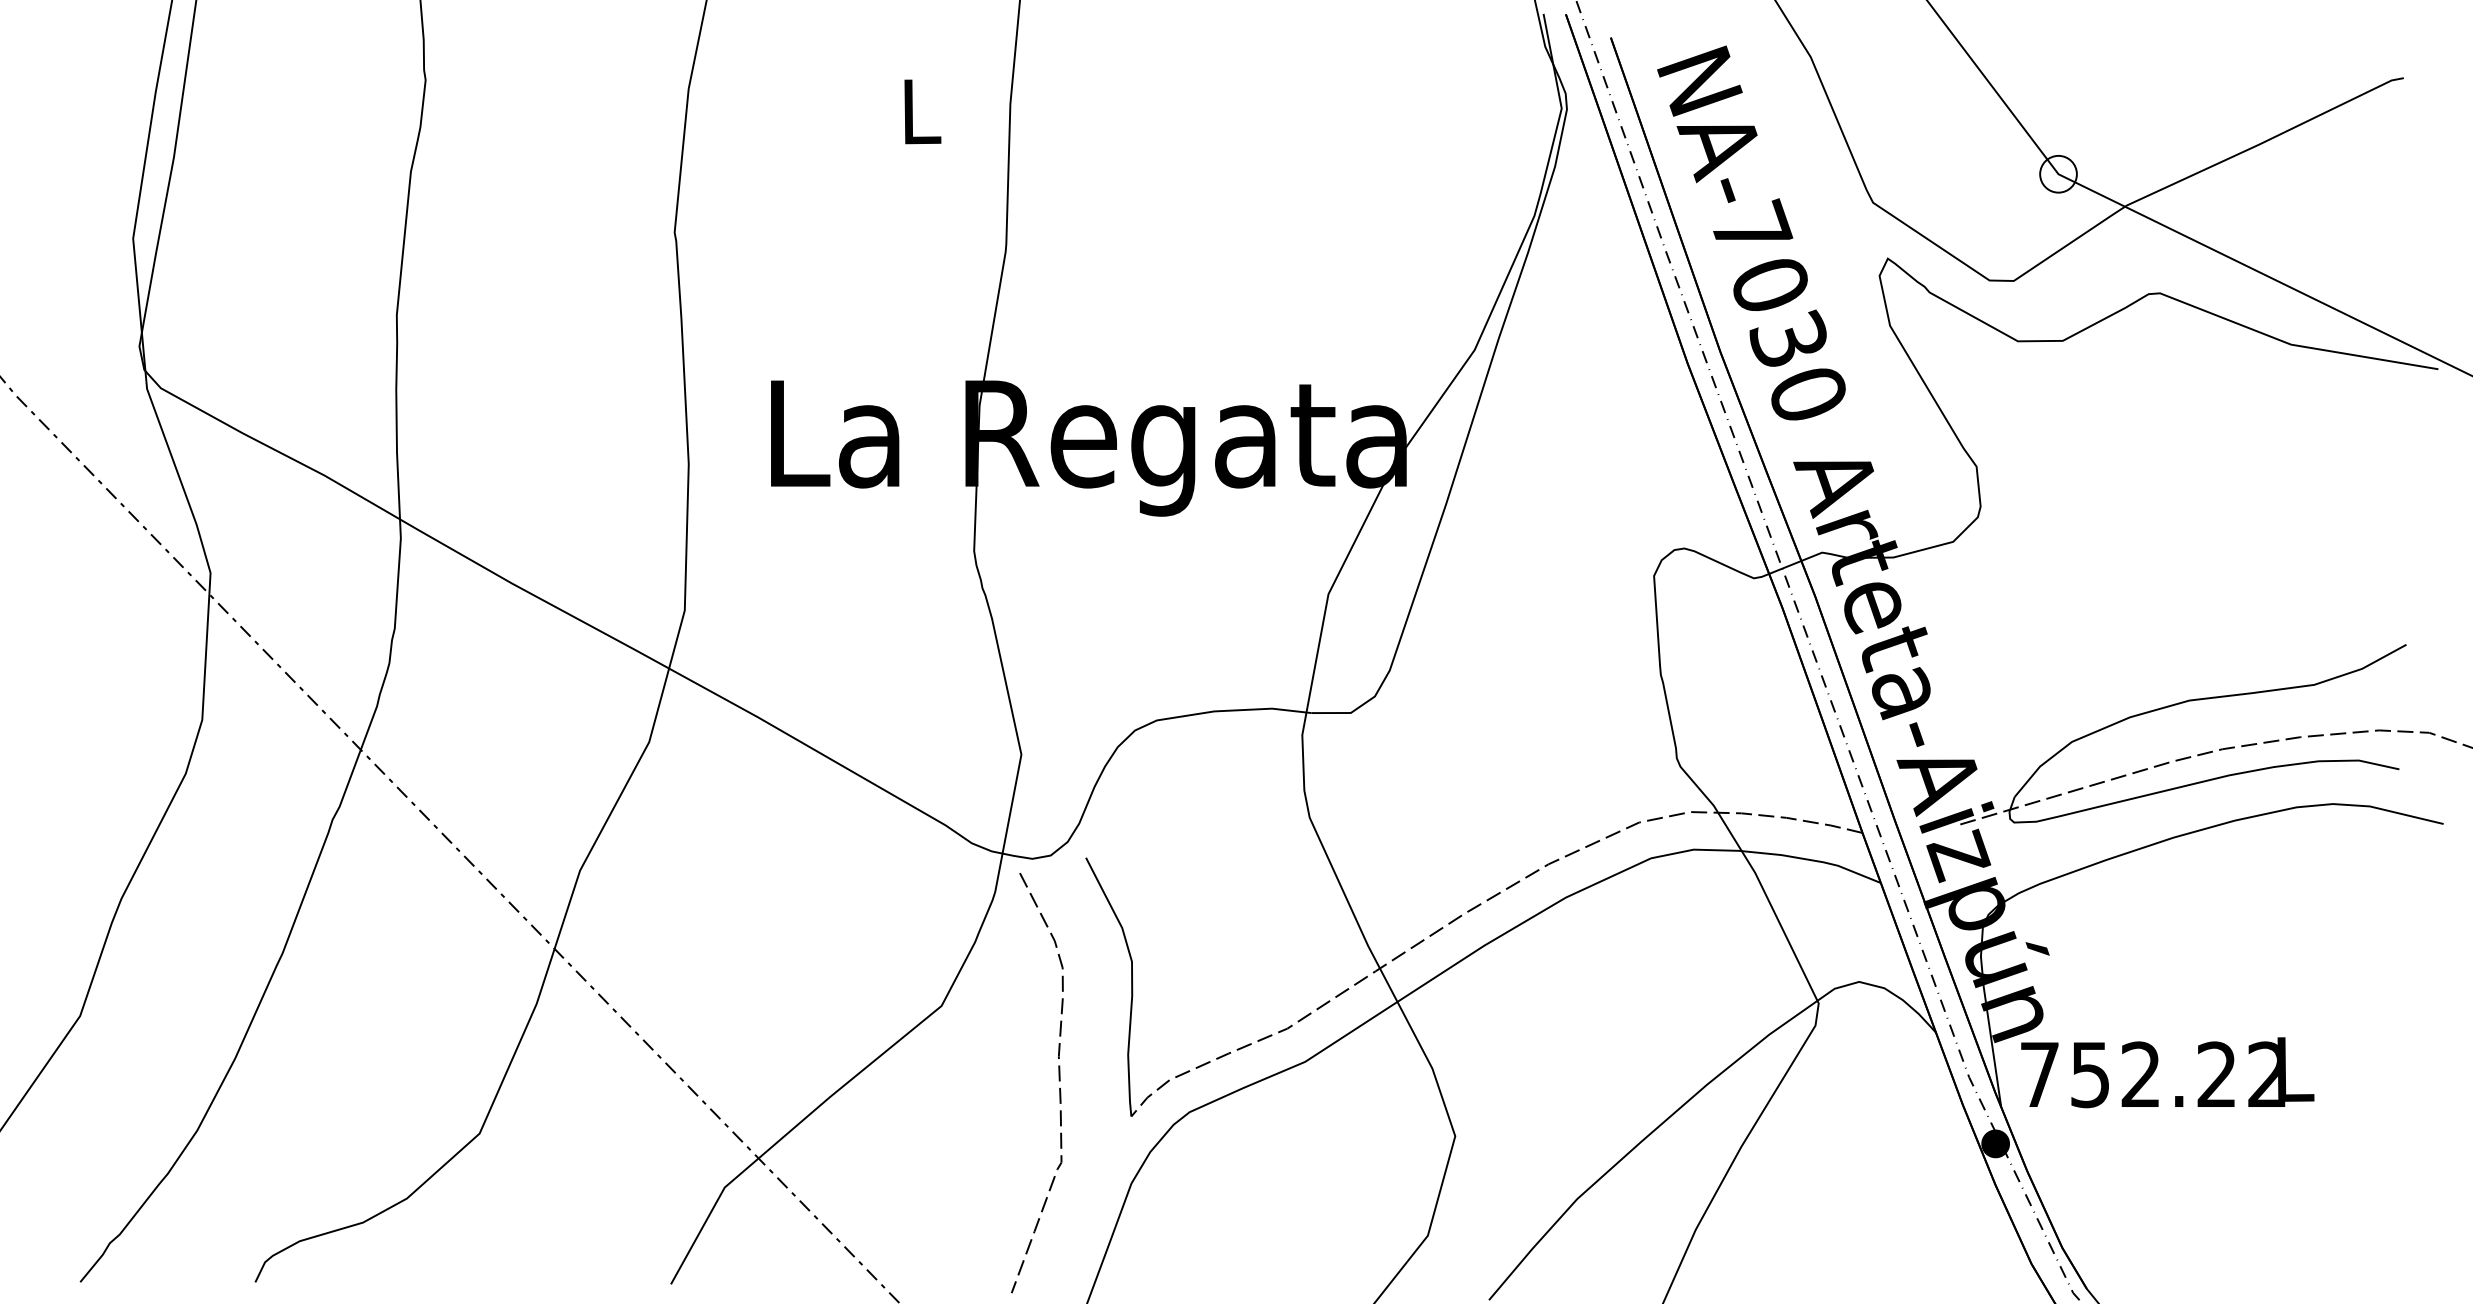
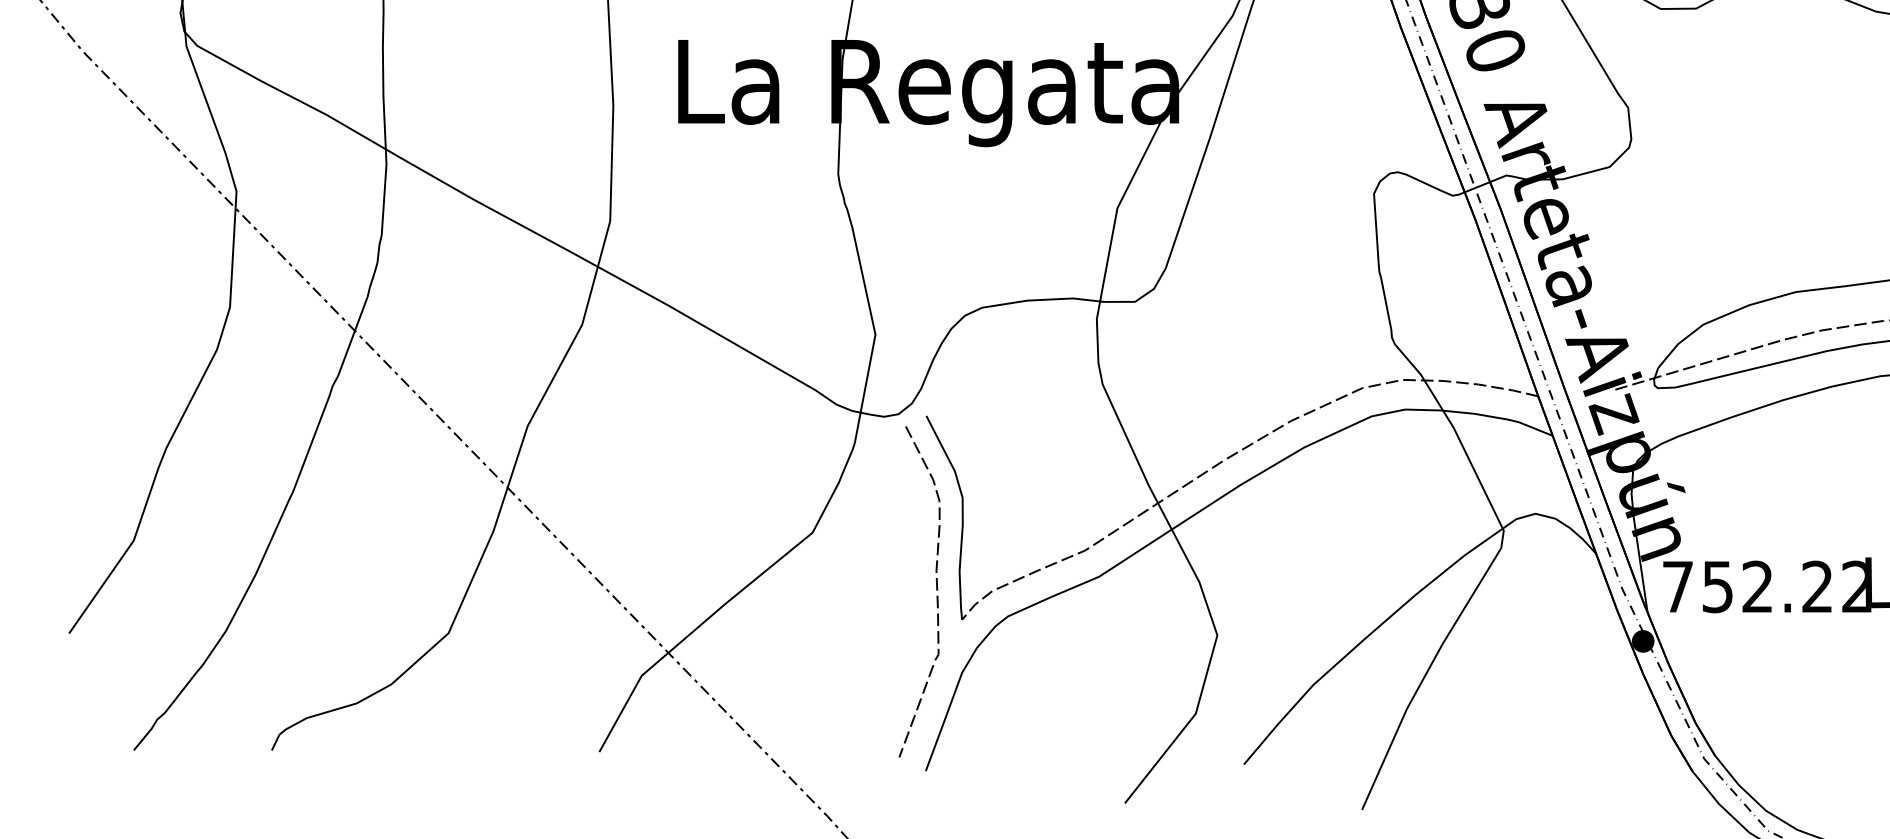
curve: (1058, 1080) -> (936, 589), moved

